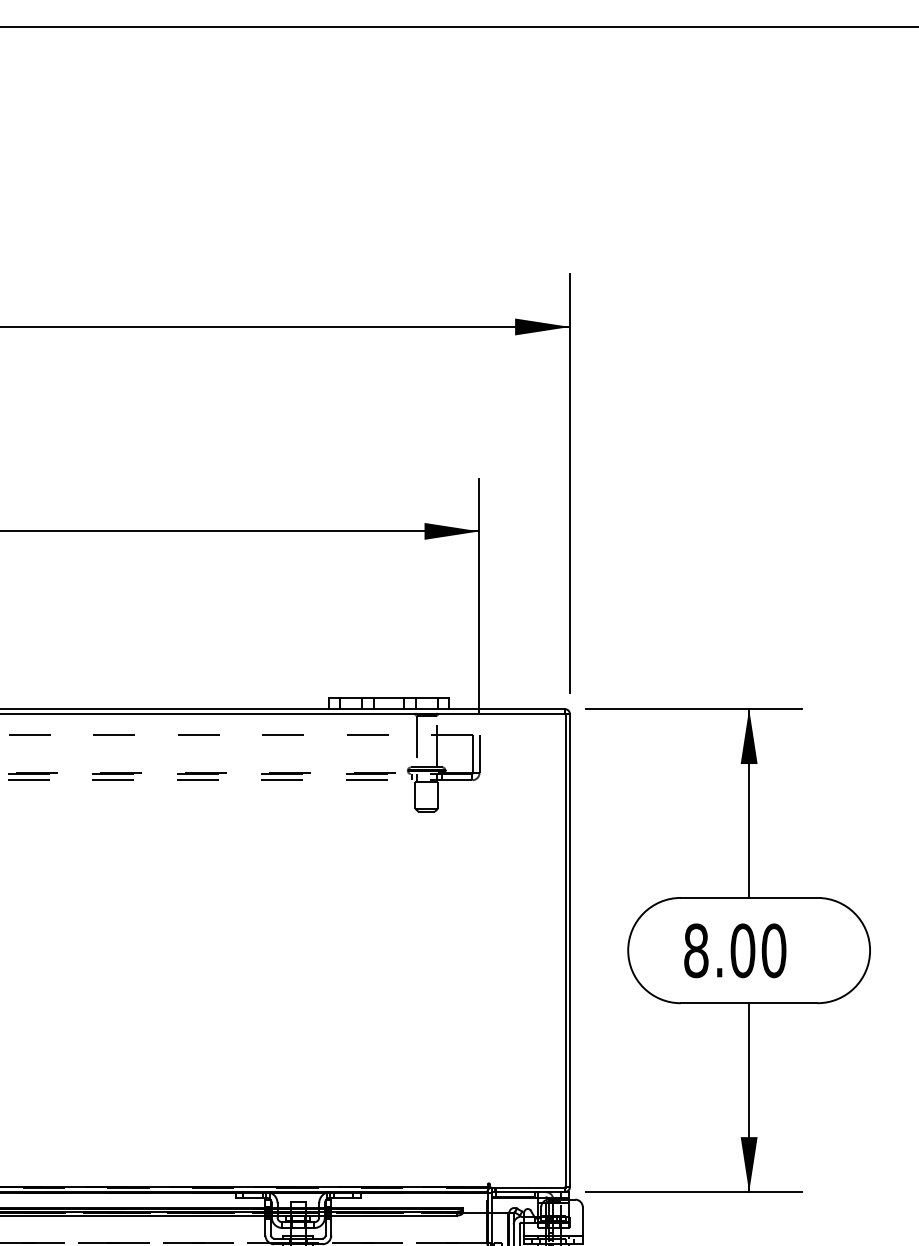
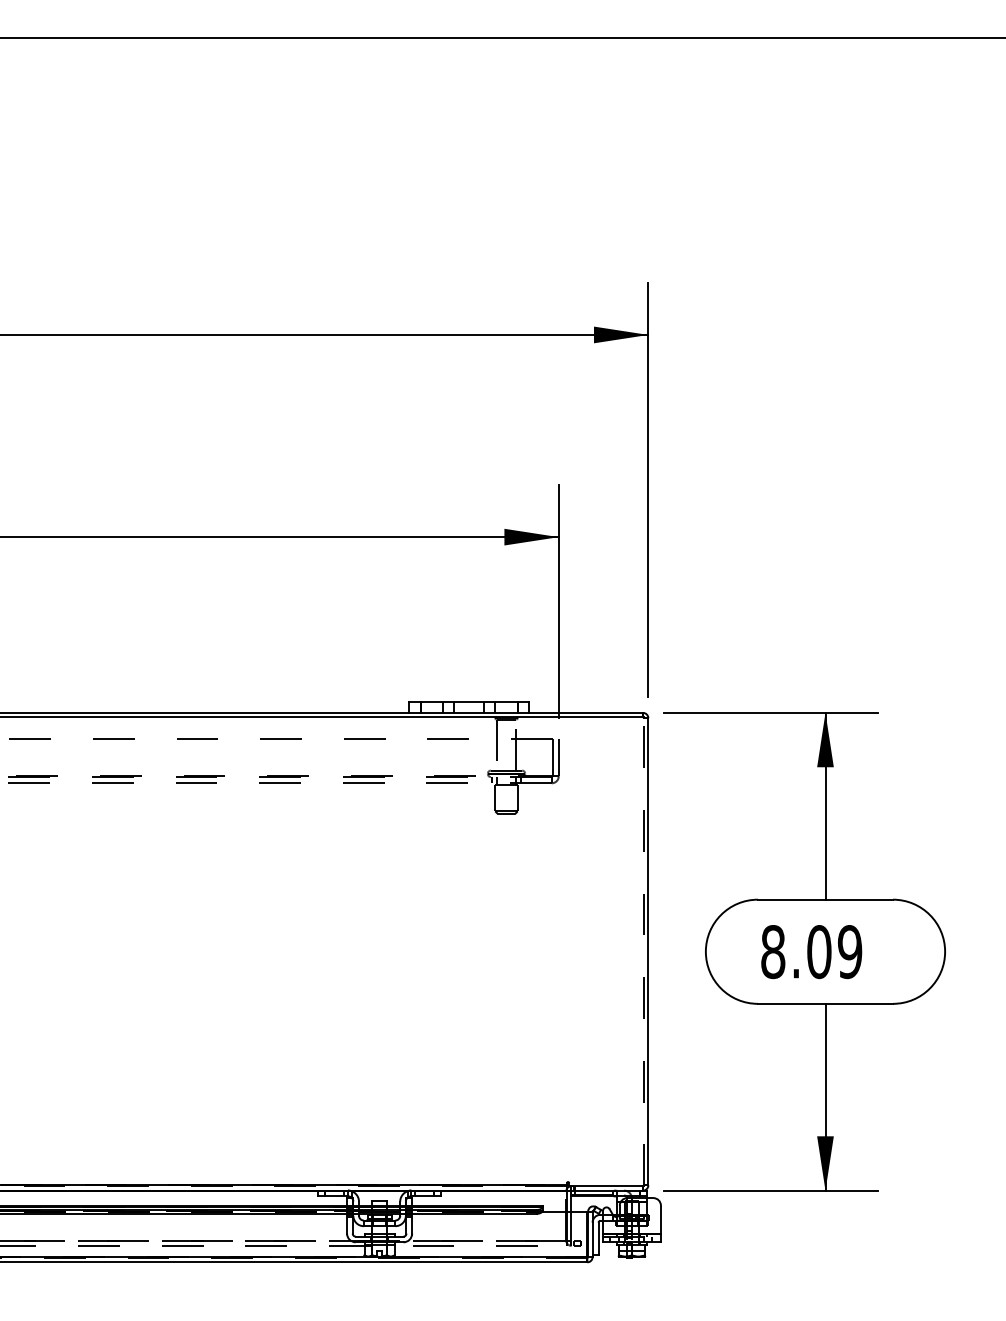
line: (565, 950) -> (643, 951), solid -> dashed
text: (773, 951) -> (849, 952), 8.00 -> 8.09

